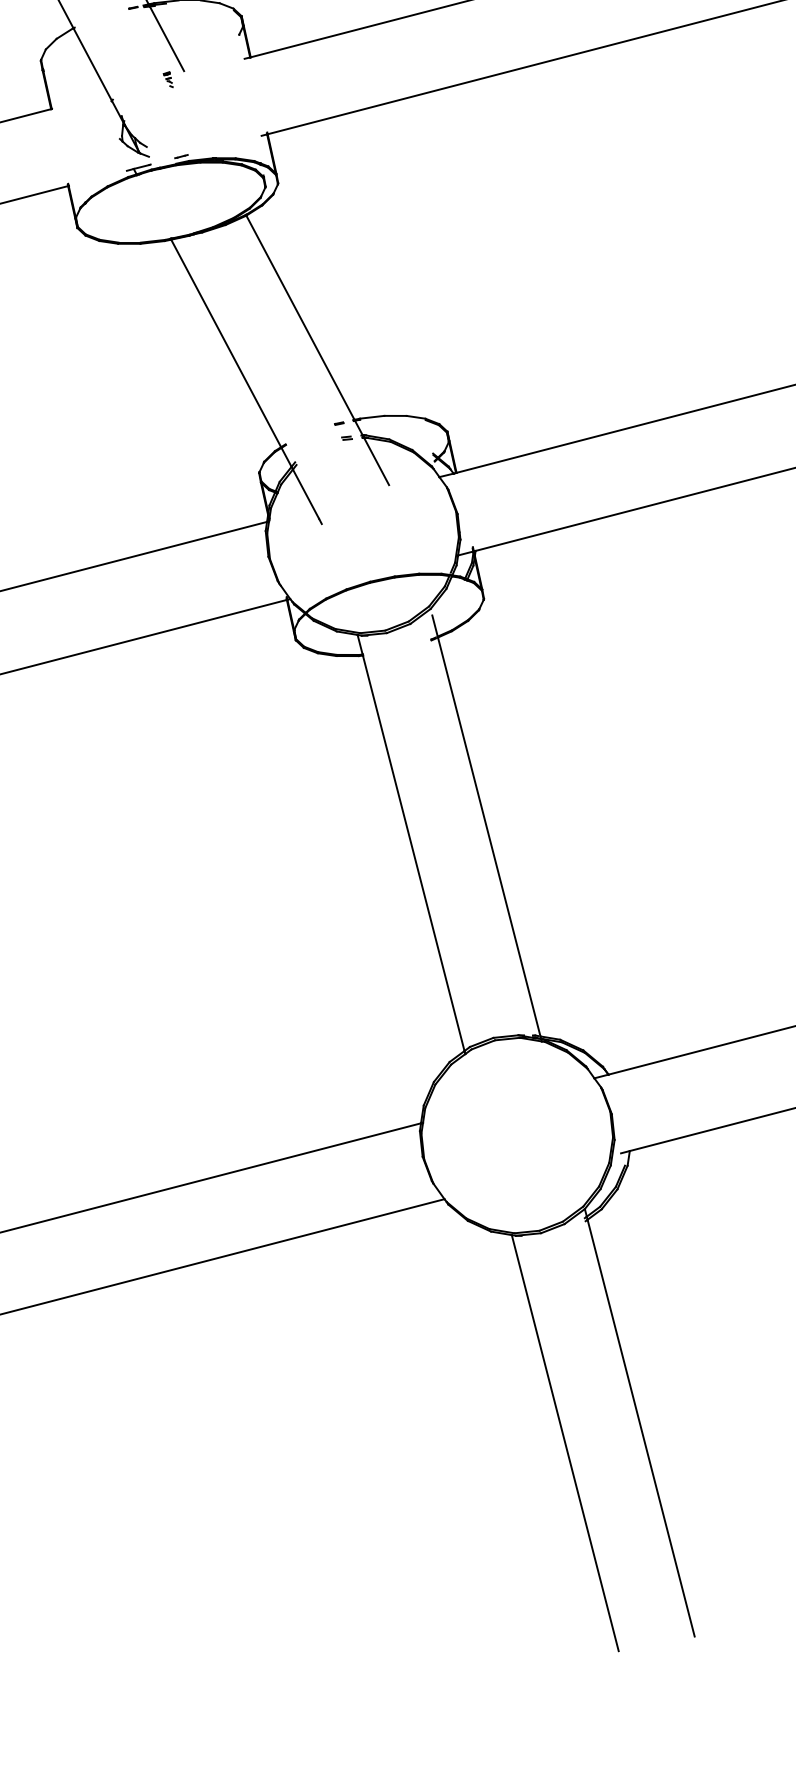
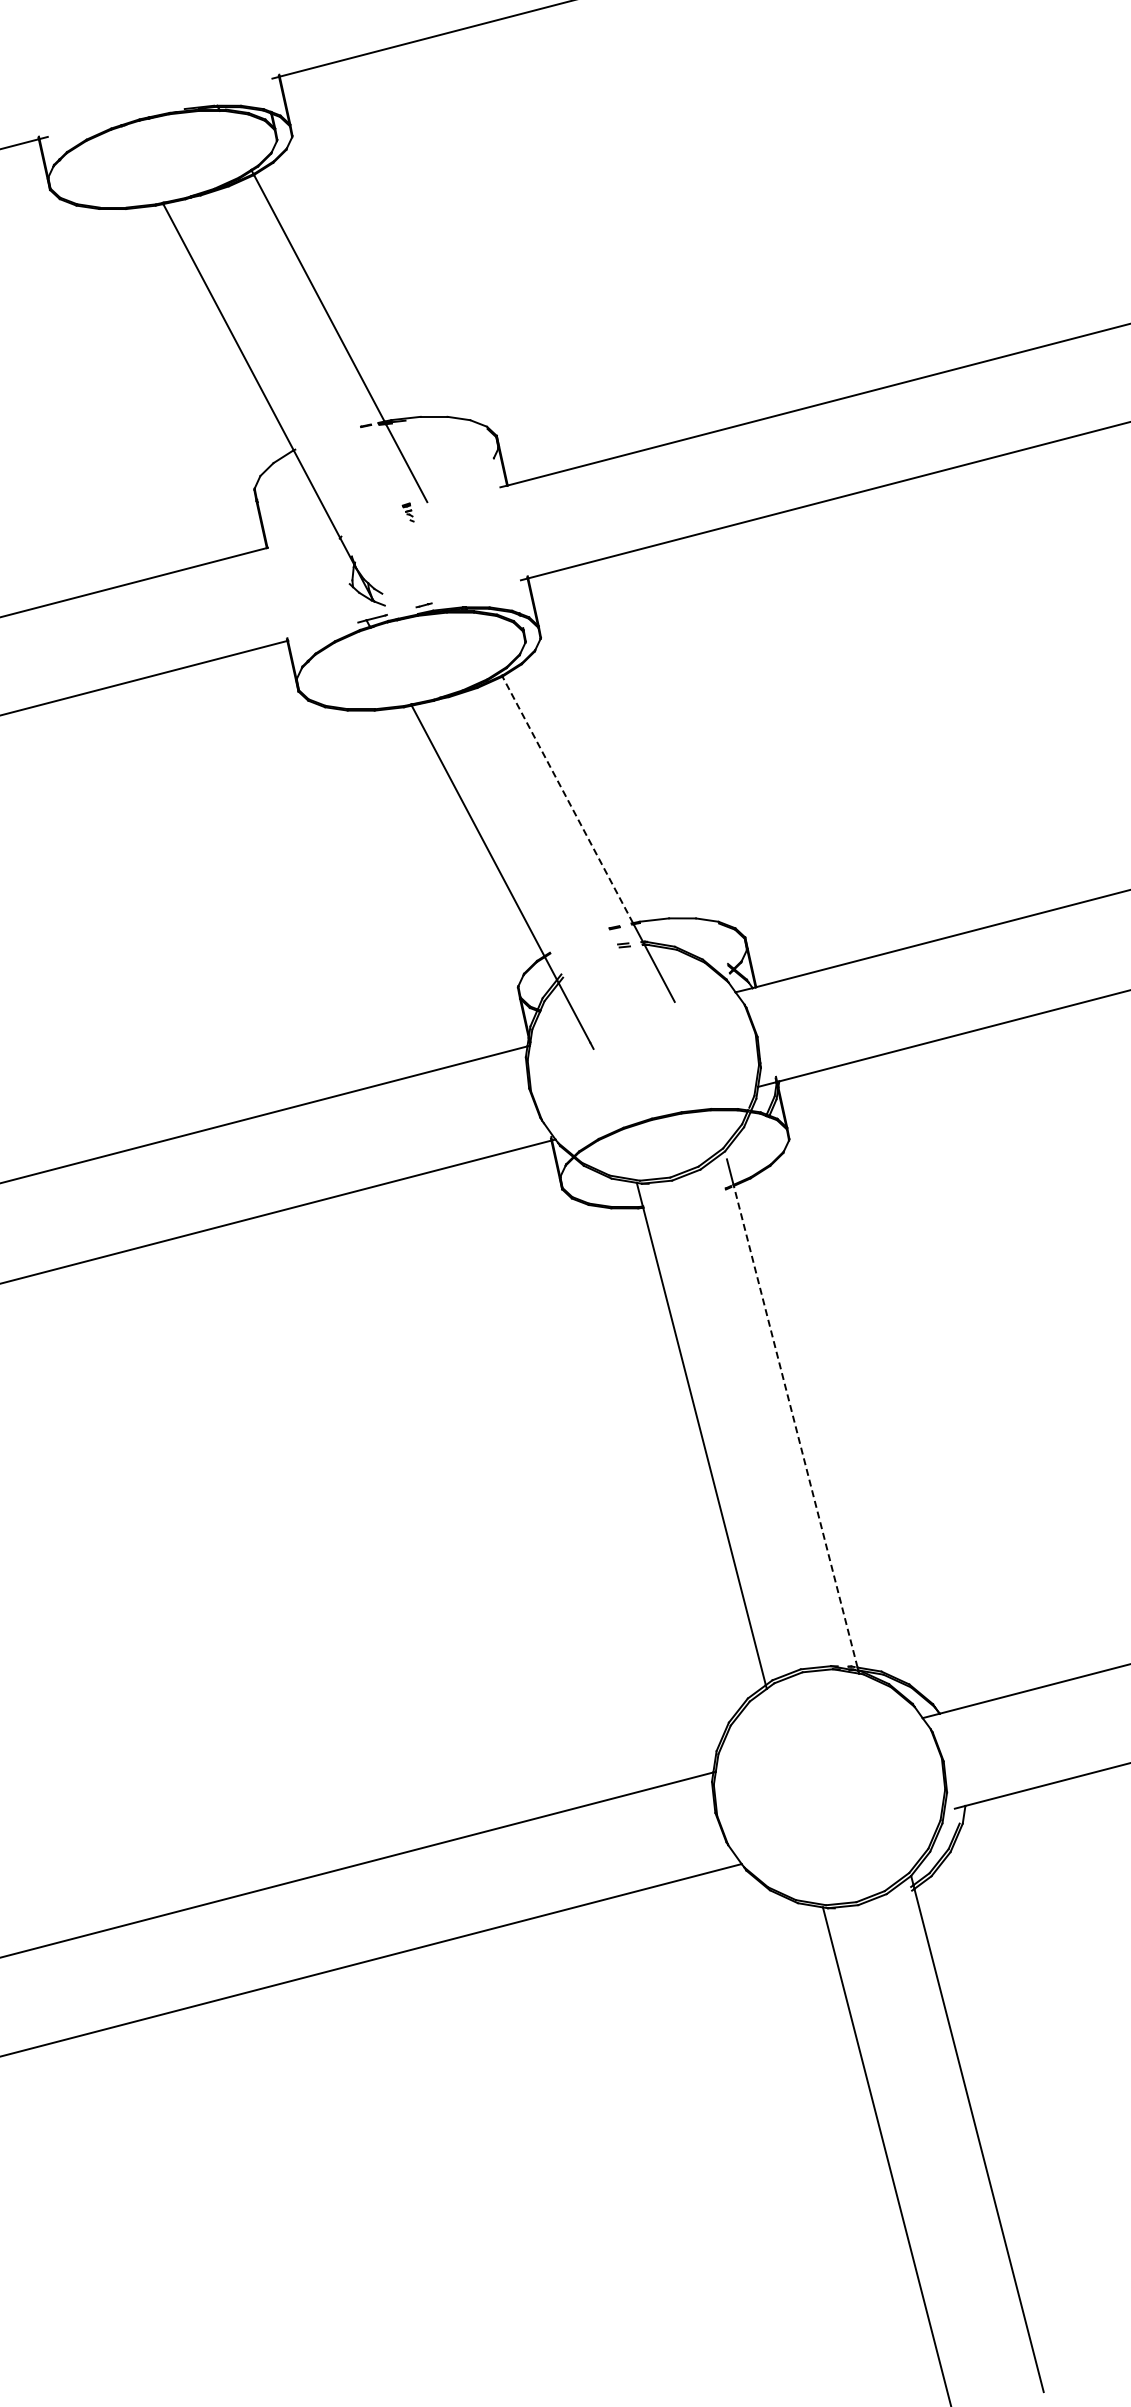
line: (300, 317) -> (567, 799), solid -> dashed
line: (489, 836) -> (795, 1426), solid -> dashed

